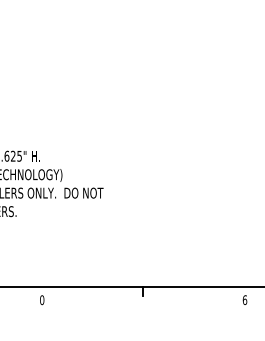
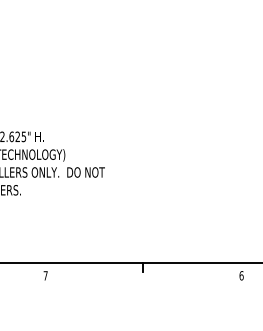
text: (41, 299) -> (45, 275), 0 -> 7

